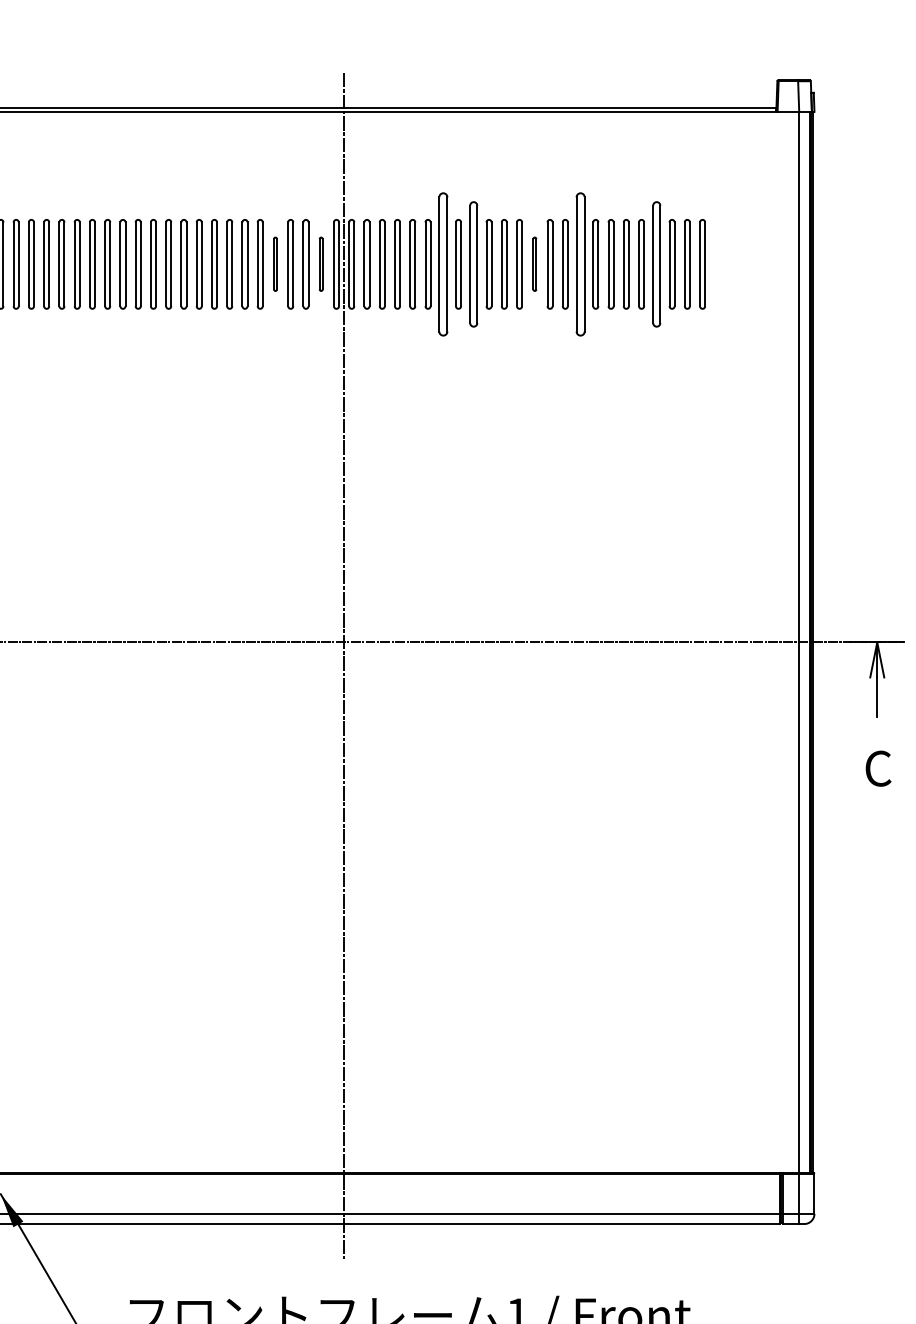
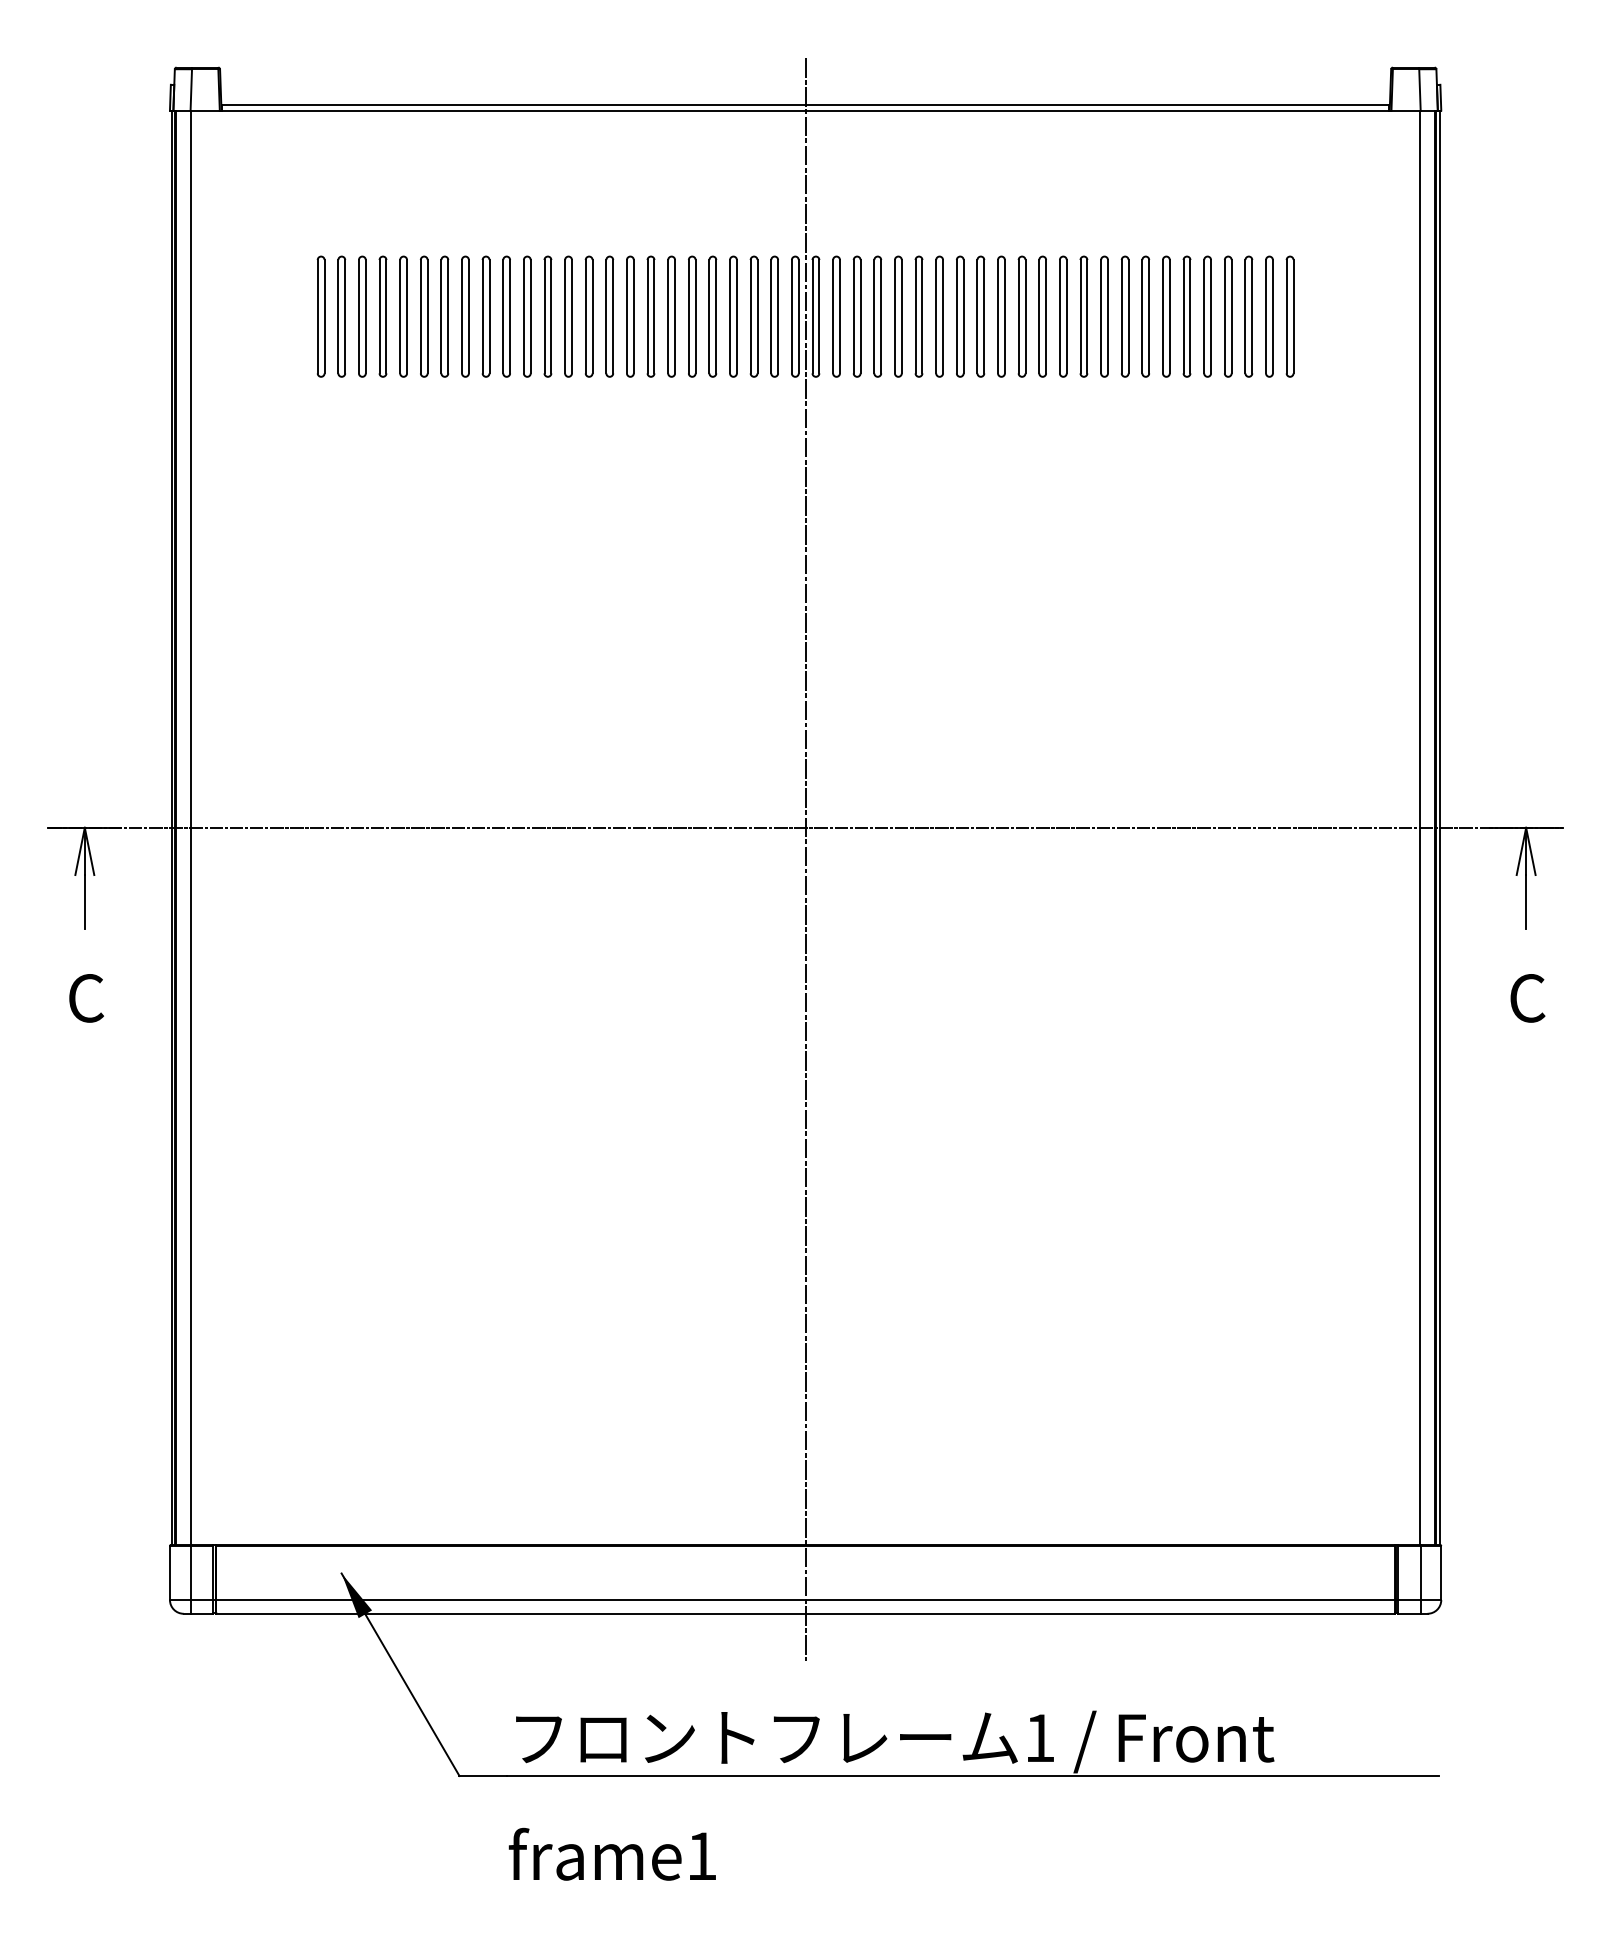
part: (275, 264) -> (712, 316), size x1.67
part: (321, 264) -> (774, 316), size x1.67
part: (443, 264) -> (939, 316), size x0.62
part: (473, 264) -> (980, 316), size x0.71
part: (534, 264) -> (1063, 316), size x1.67
part: (580, 264) -> (1124, 316), size x0.62
part: (657, 264) -> (1228, 316), size x0.71

